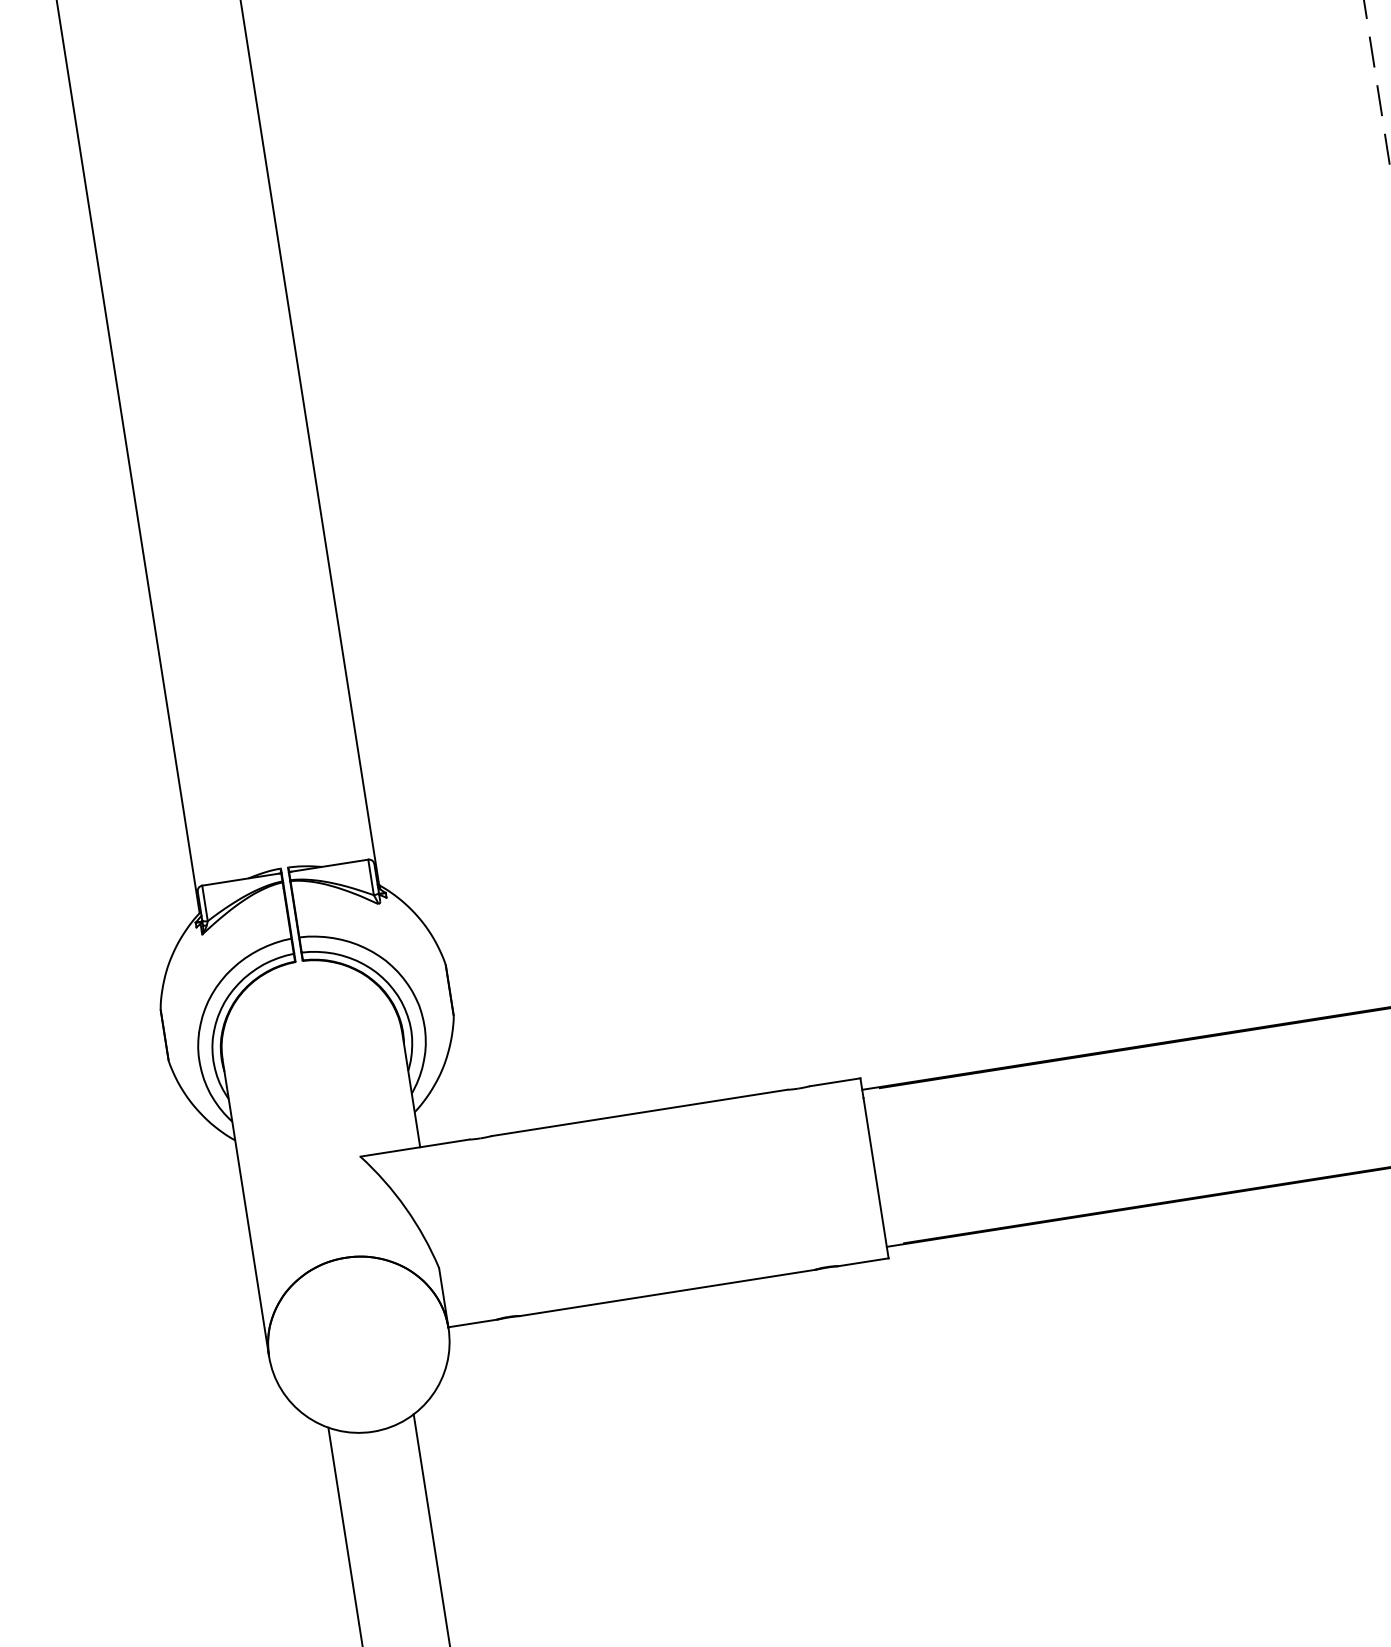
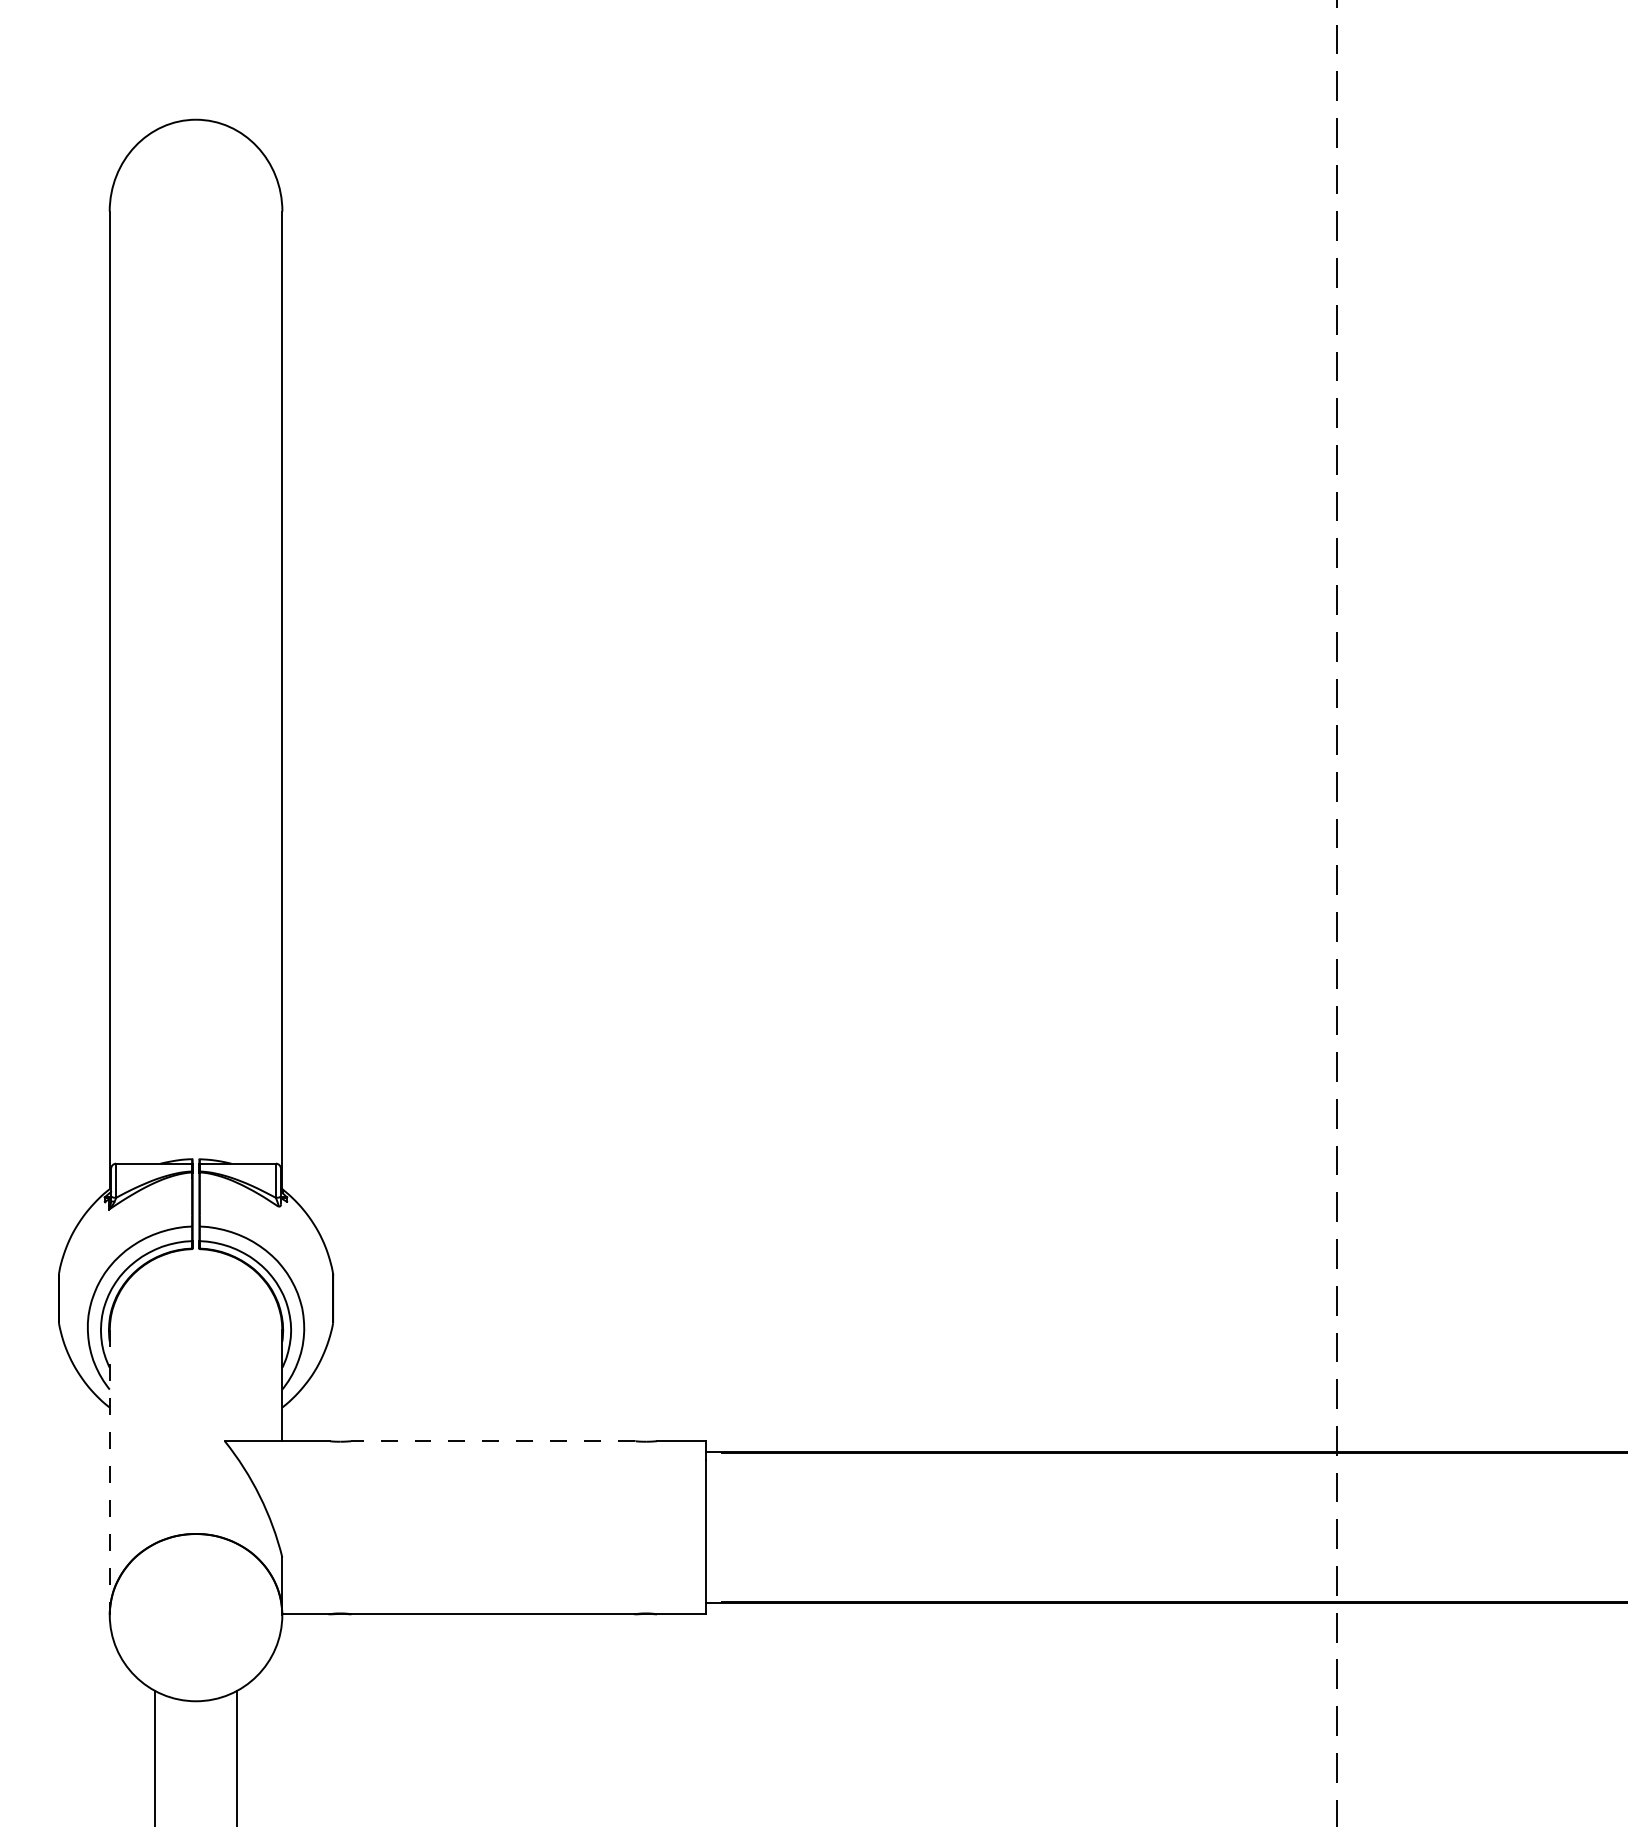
line: (638, 1113) -> (492, 1441), solid -> dashed
line: (245, 1207) -> (109, 1472), solid -> dashed

